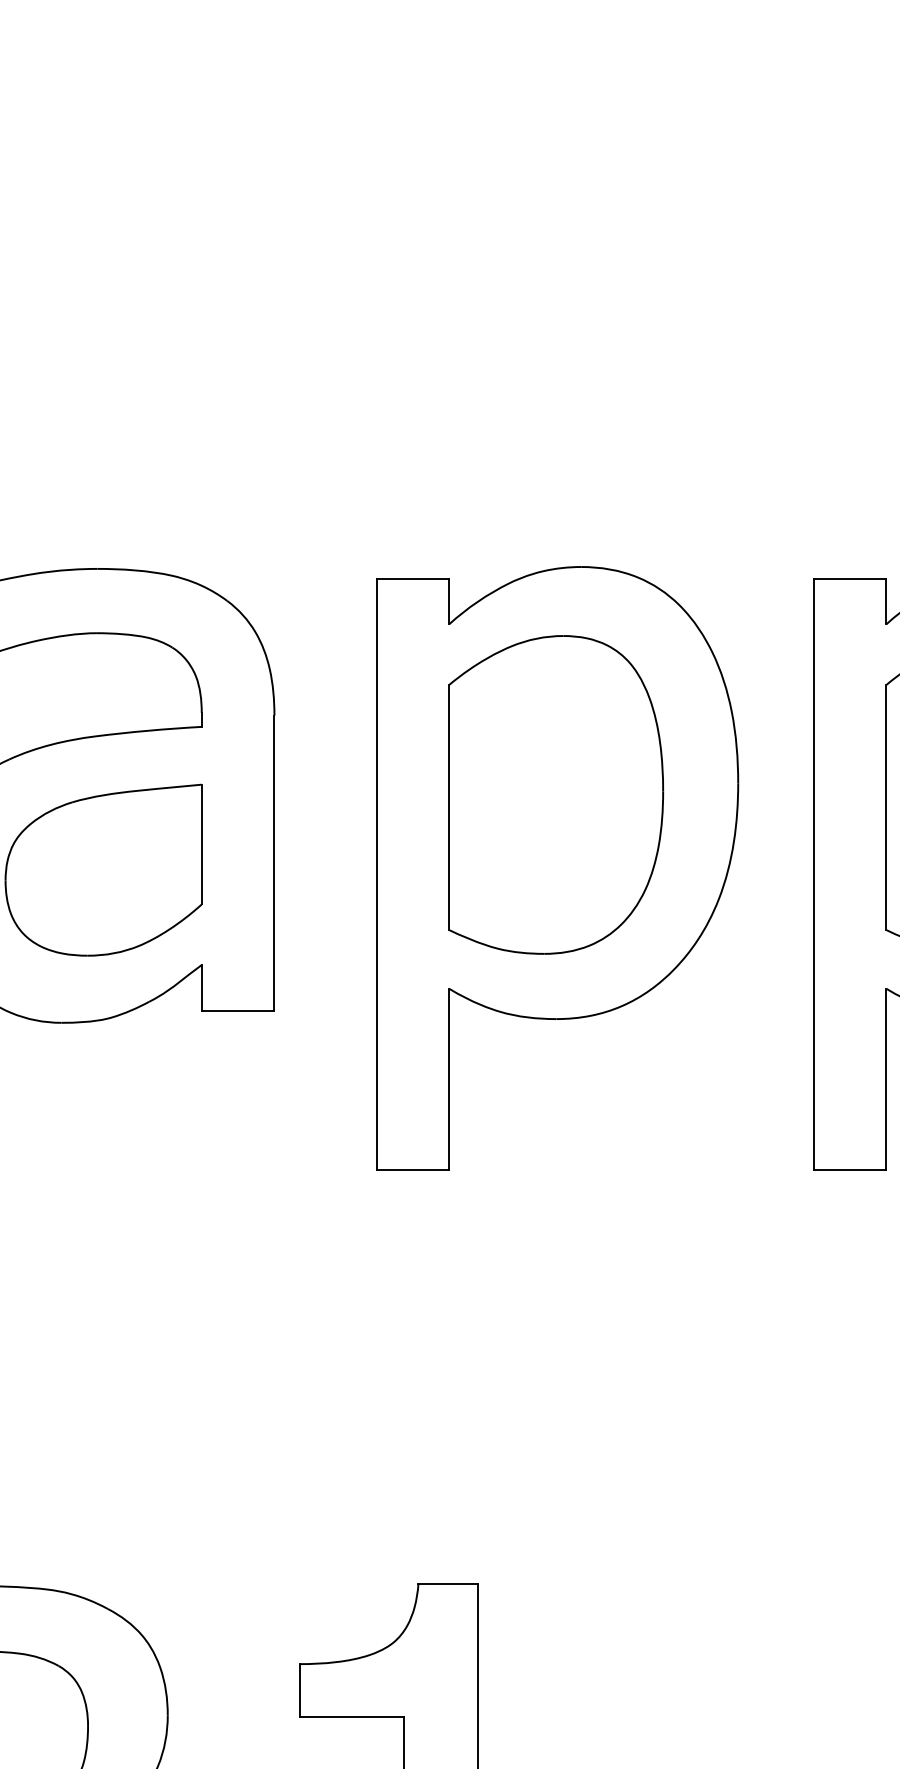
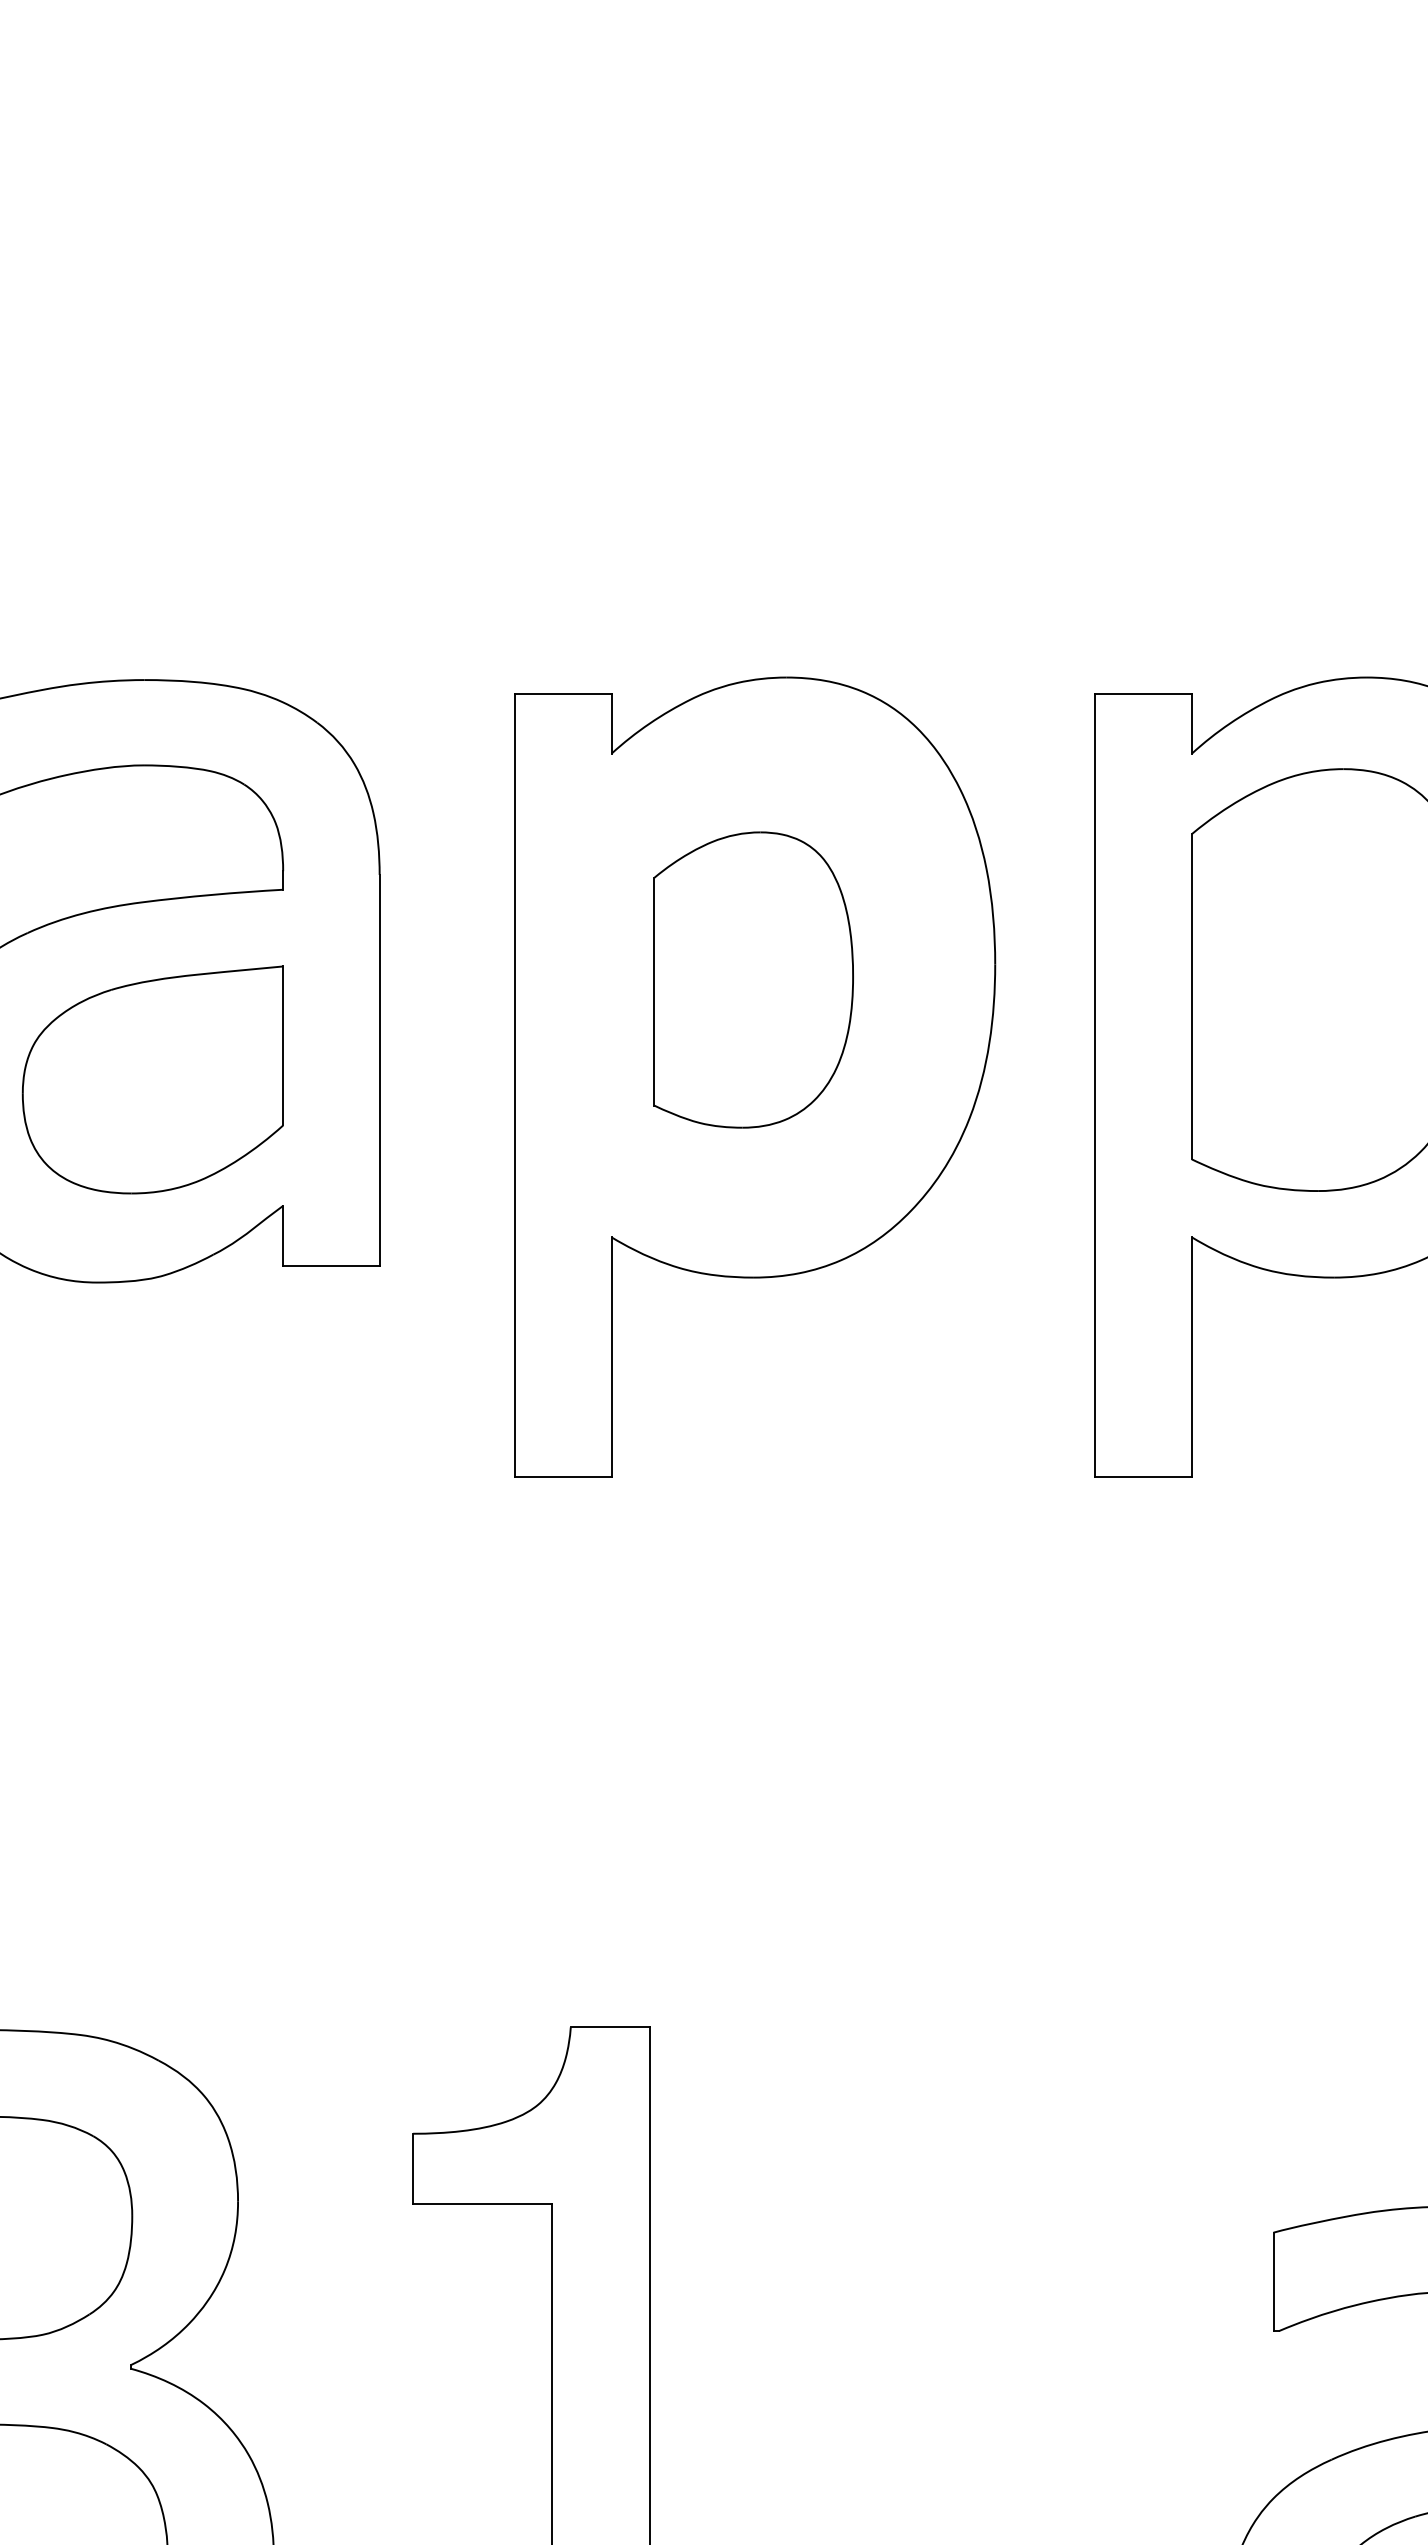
part: (556, 794) -> (753, 979), size x0.7

